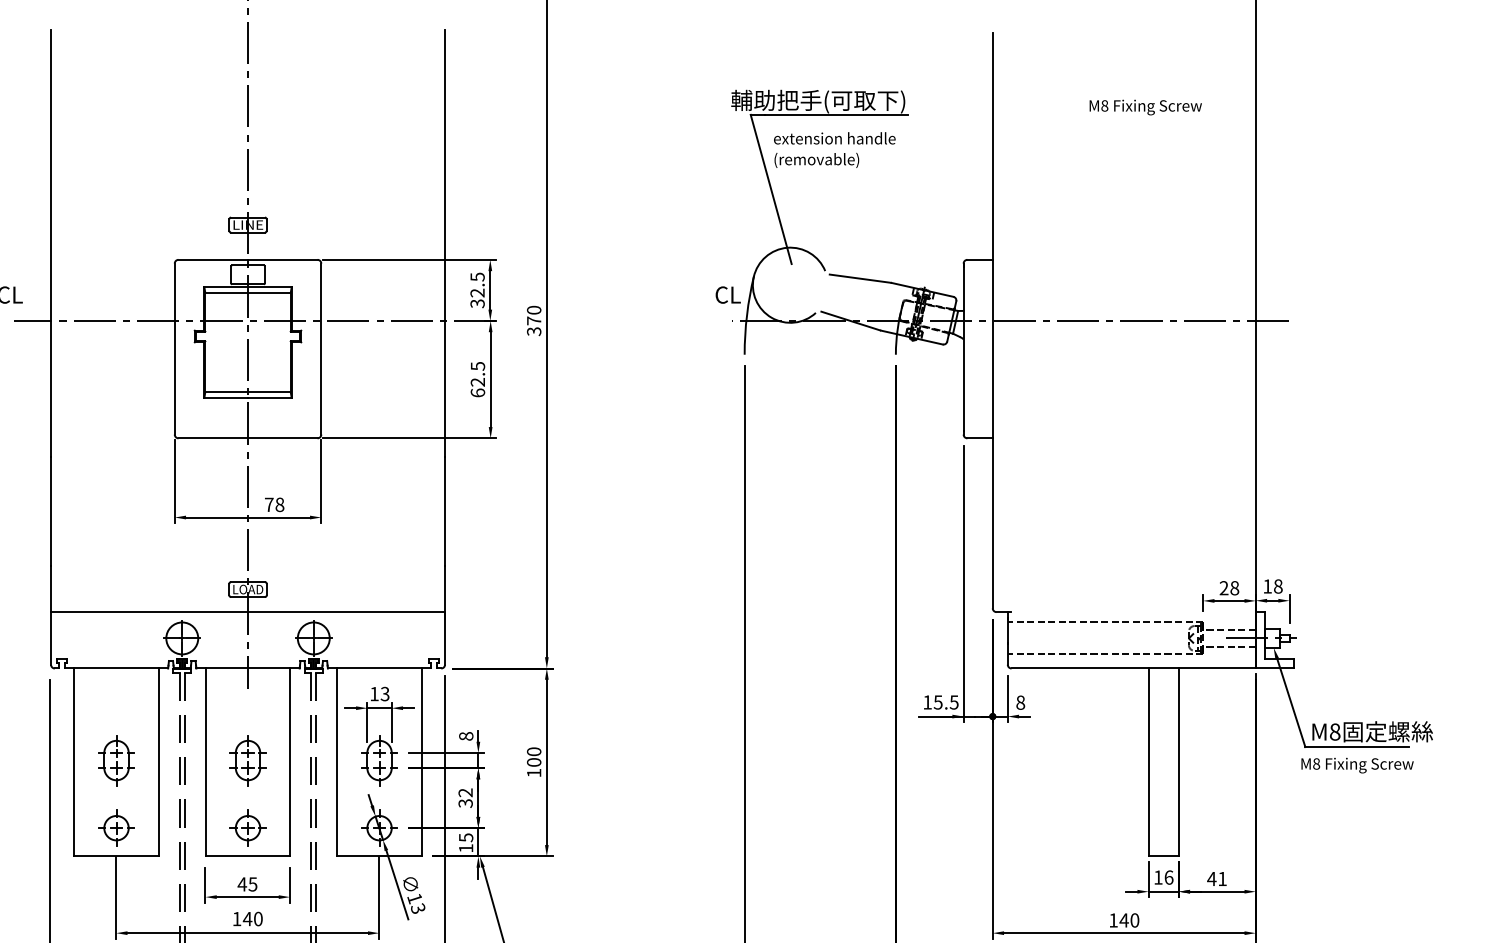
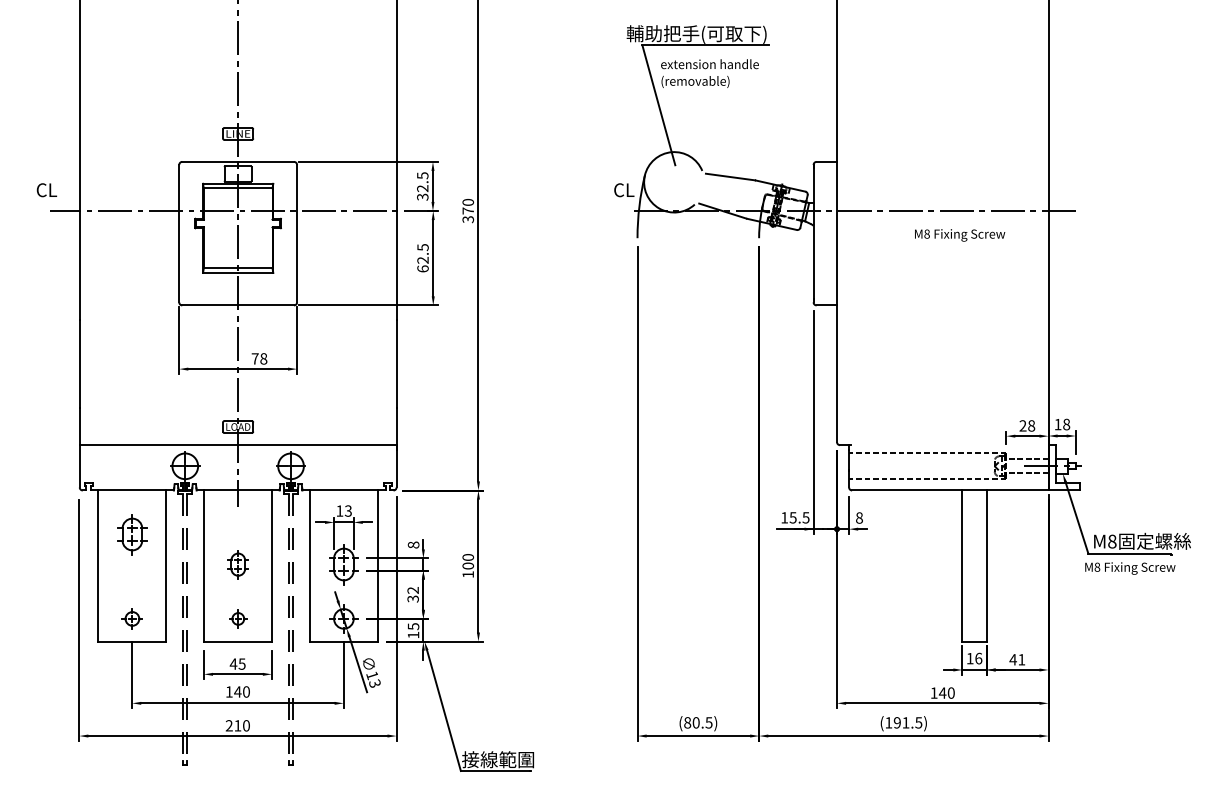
text: (1146, 107) -> (960, 235), moved
part: (116, 760) -> (132, 534), moved
part: (248, 760) -> (238, 564), size x0.7
part: (116, 827) -> (132, 618), size x0.7
part: (248, 827) -> (238, 618), size x0.6

